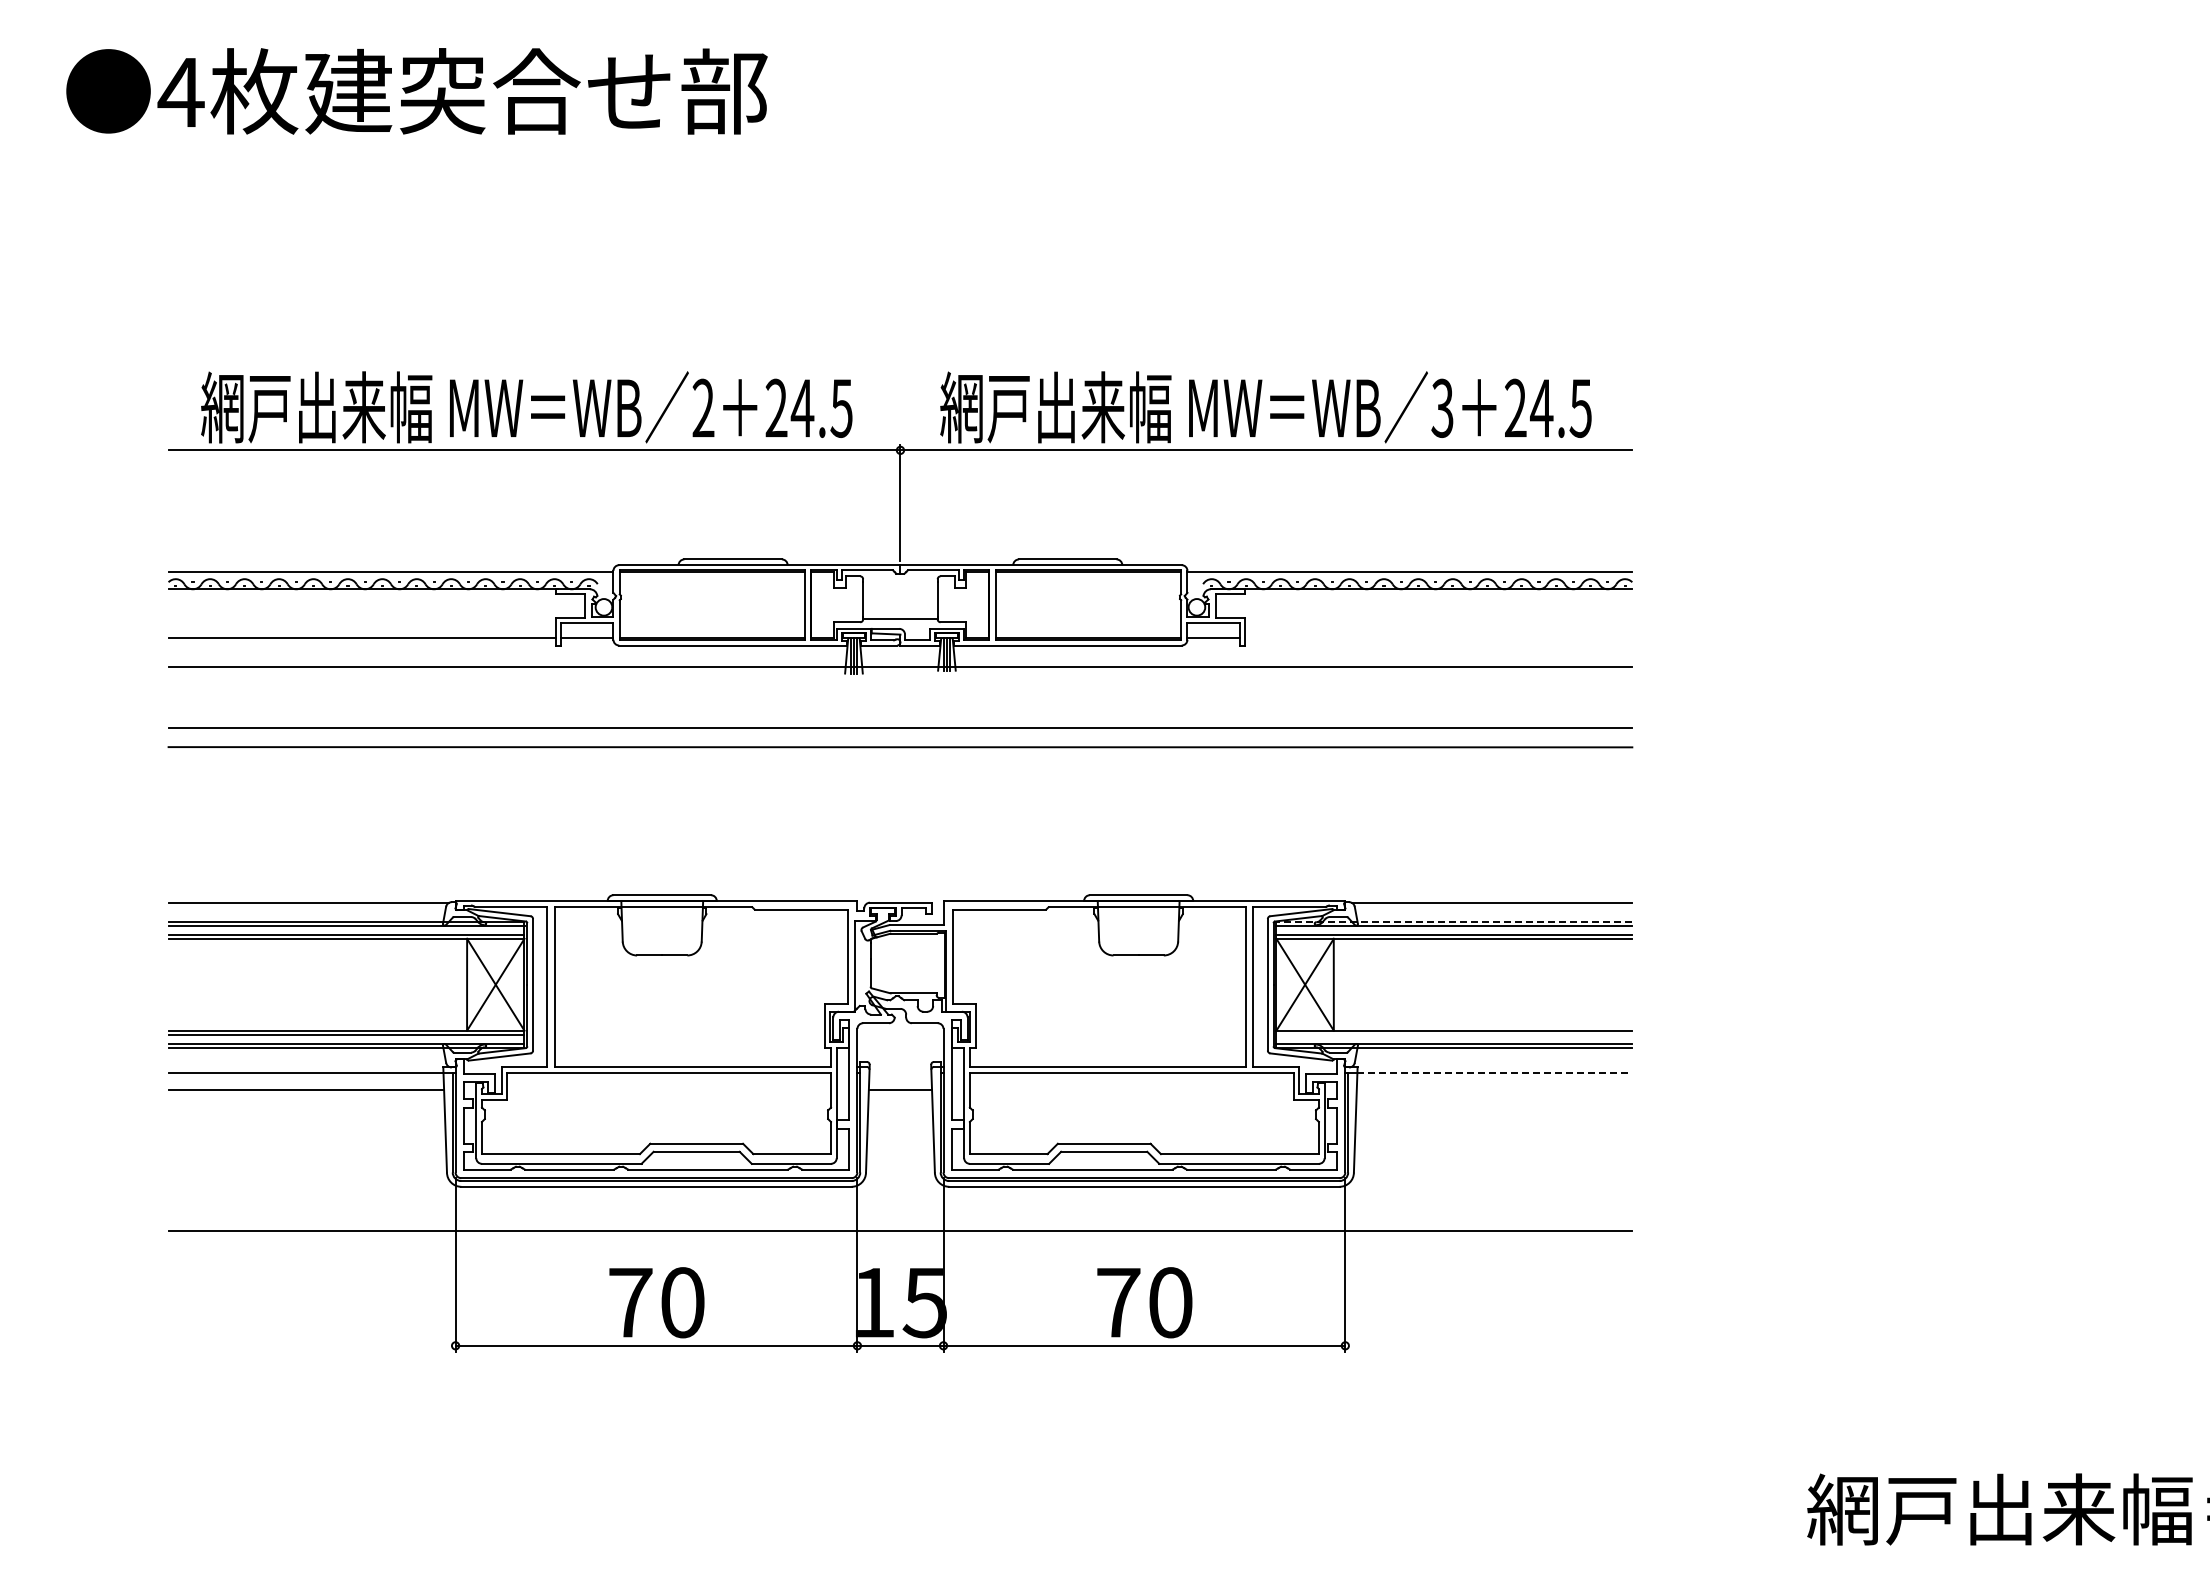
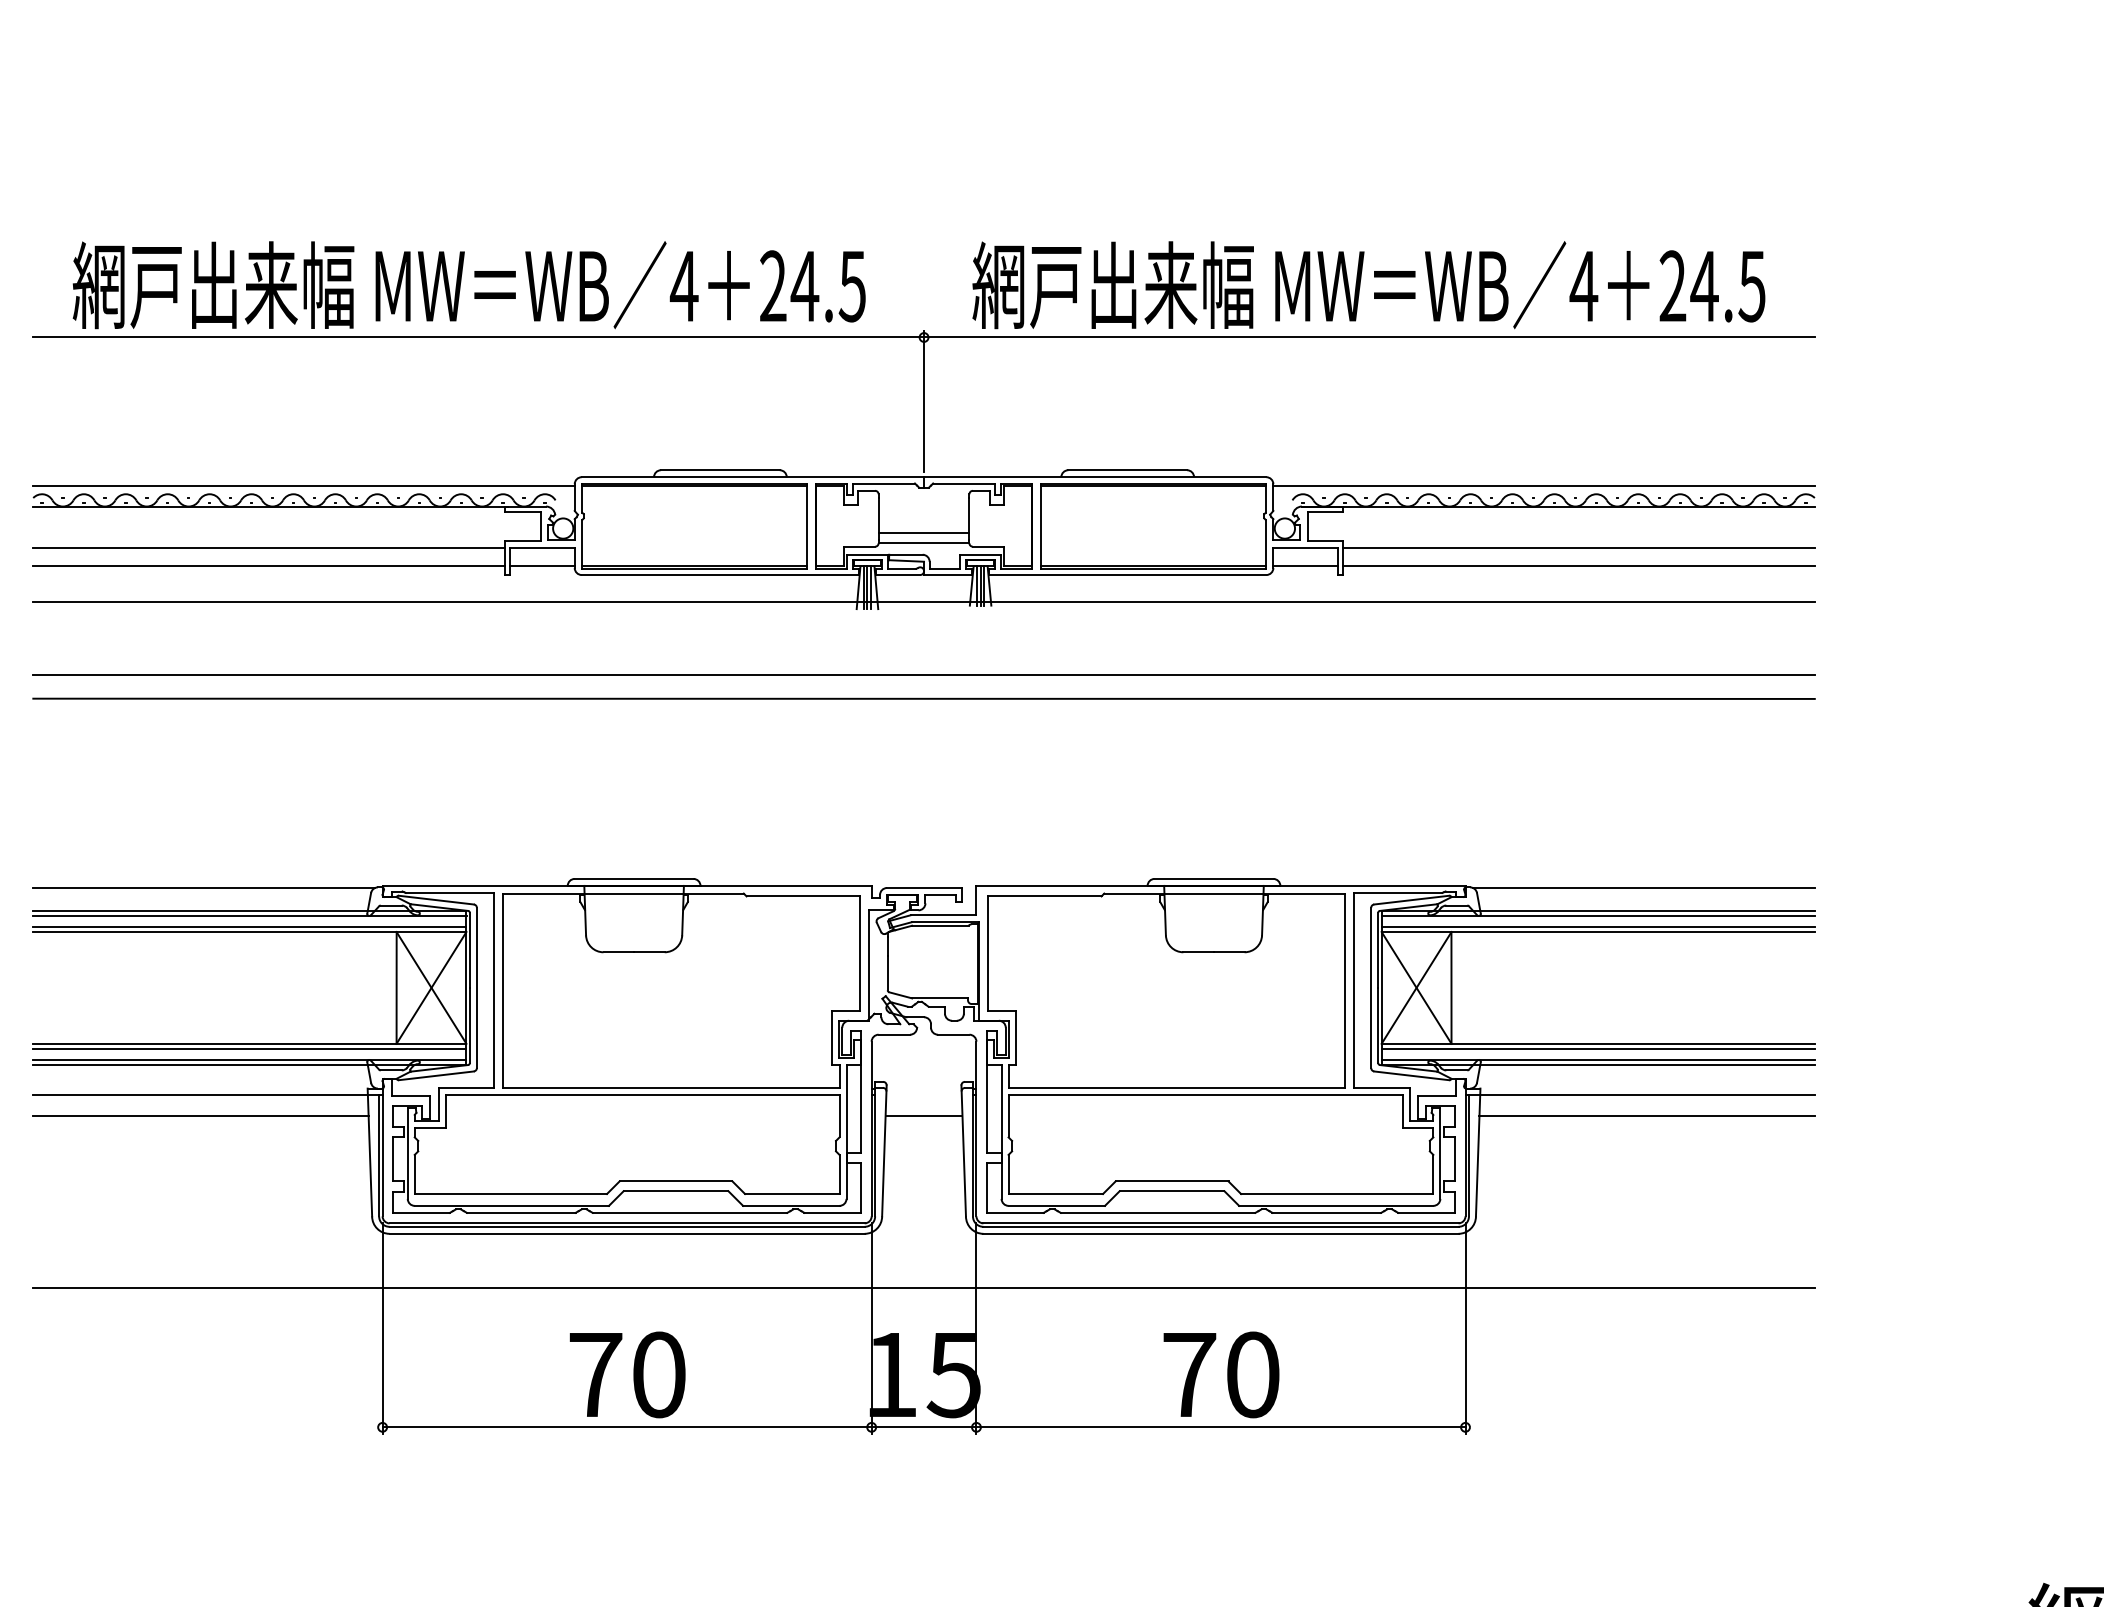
text: (703, 407) -> (684, 285), 2 -> 4
text: (1442, 408) -> (1583, 286), 3 -> 4
line: (900, 611) -> (924, 533), added
line: (362, 623) -> (269, 548), added
line: (1438, 623) -> (1578, 548), added
line: (1438, 638) -> (1578, 566), added
line: (1454, 921) -> (1598, 910), dashed -> solid
line: (1454, 1034) -> (1598, 1048), added
line: (1495, 1072) -> (1648, 1094), dashed -> solid
line: (1494, 1090) -> (1647, 1116), added

